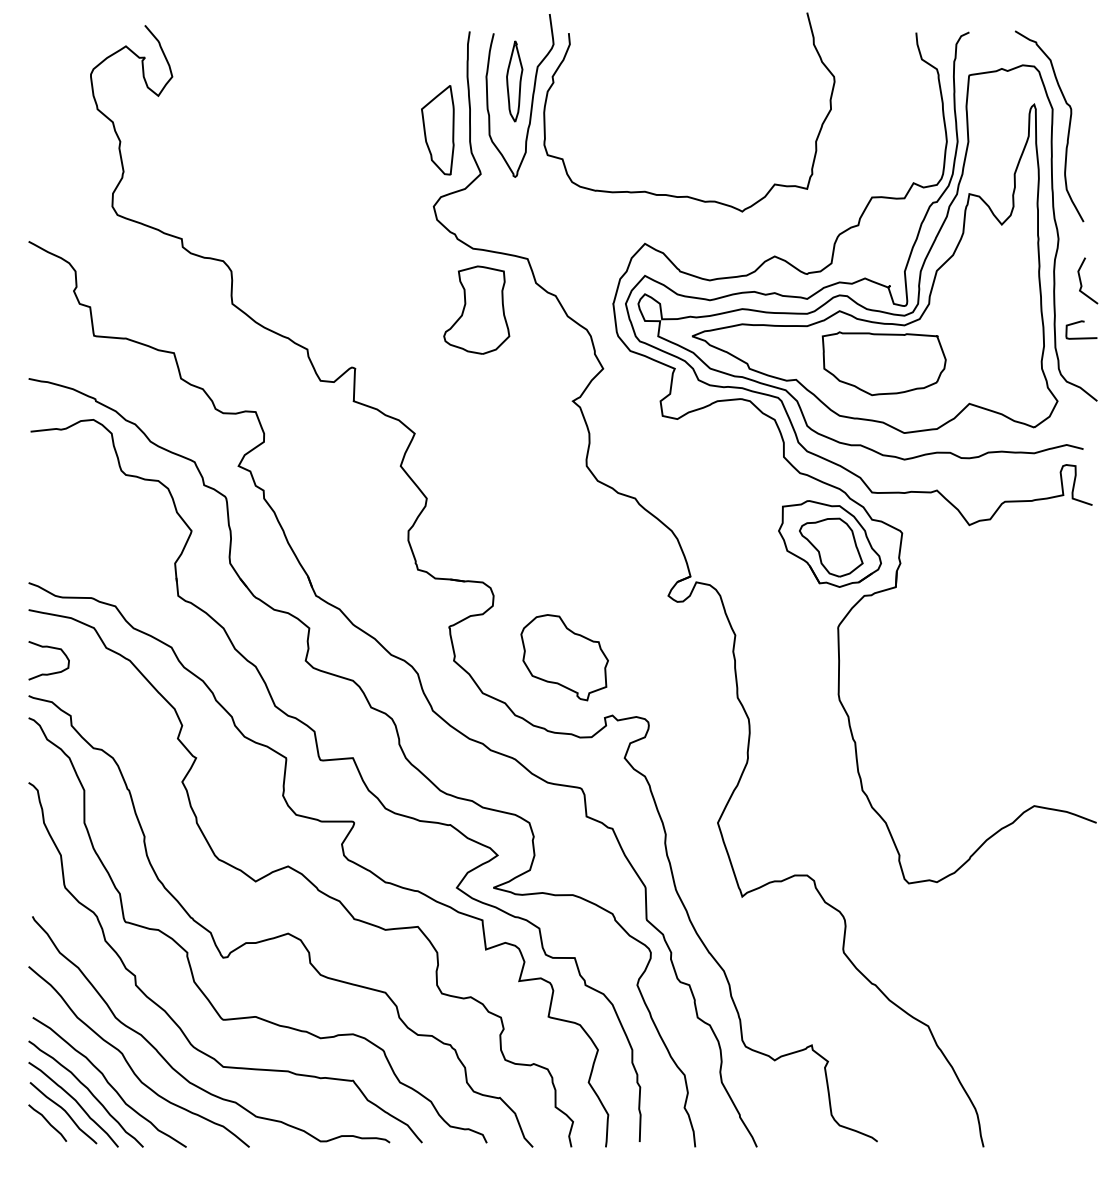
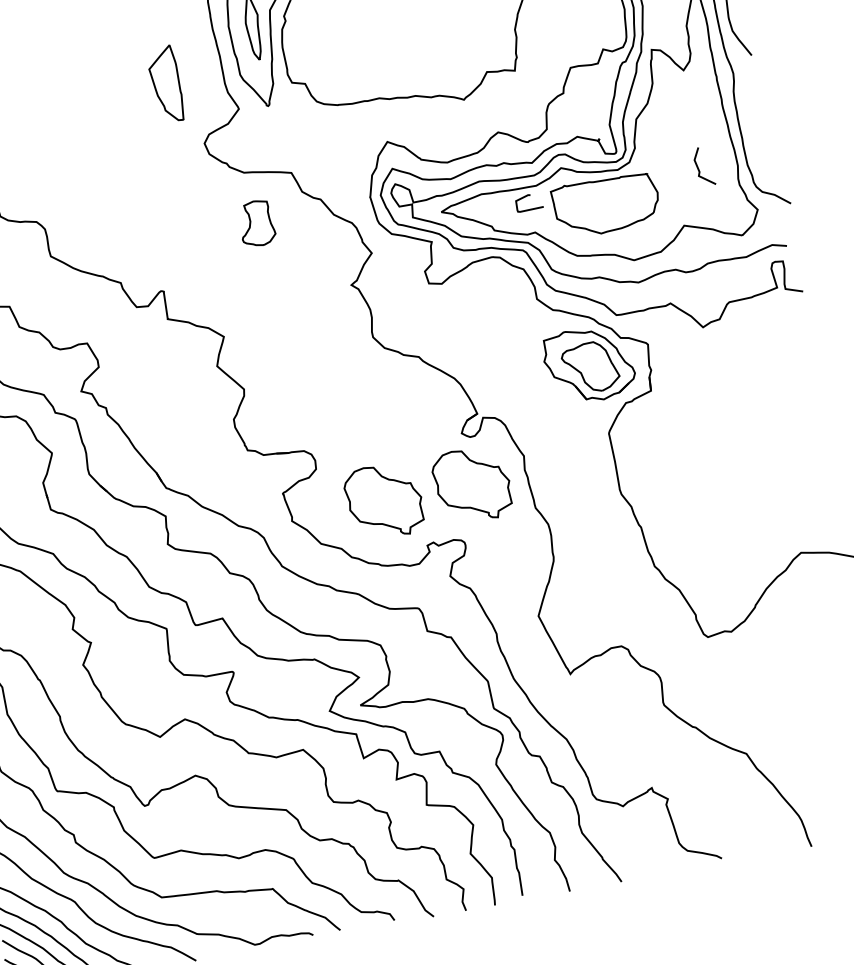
part: (437, 130) -> (165, 84), moved
line: (1081, 280) -> (698, 167), moved
part: (476, 309) -> (256, 223), size x0.6
curve: (1078, 323) -> (525, 197), moved
part: (669, 657) -> (472, 484), added

